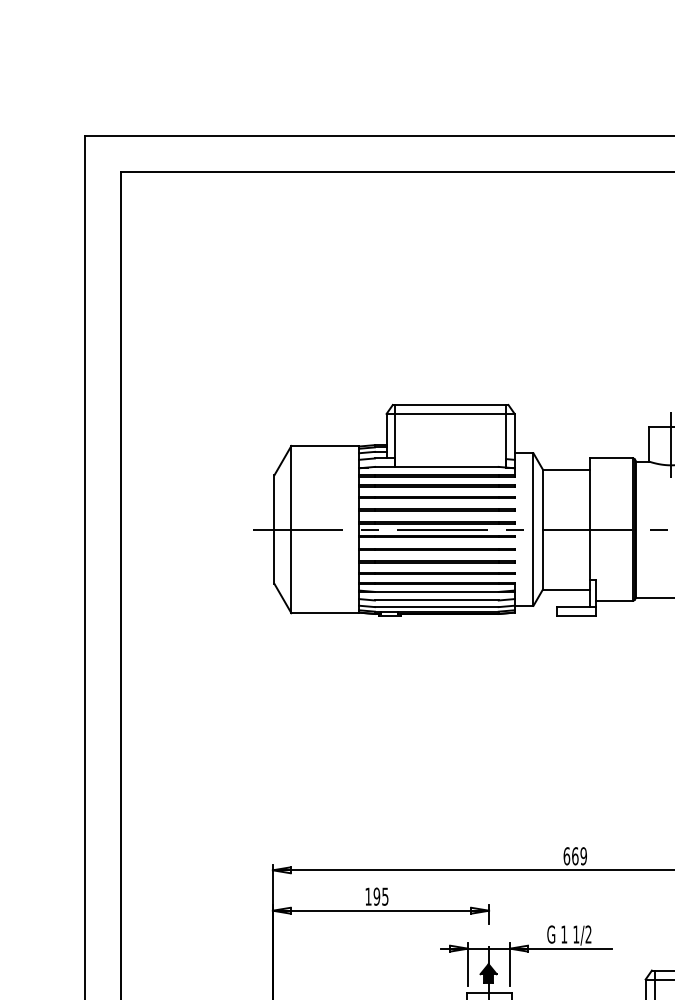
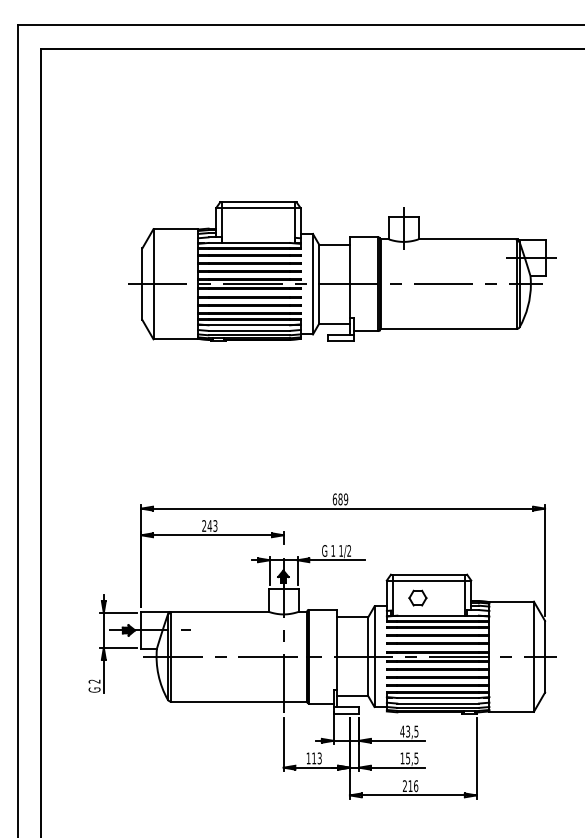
text: (575, 856) -> (340, 499), 669 -> 689
text: (376, 895) -> (209, 525), 195 -> 243

